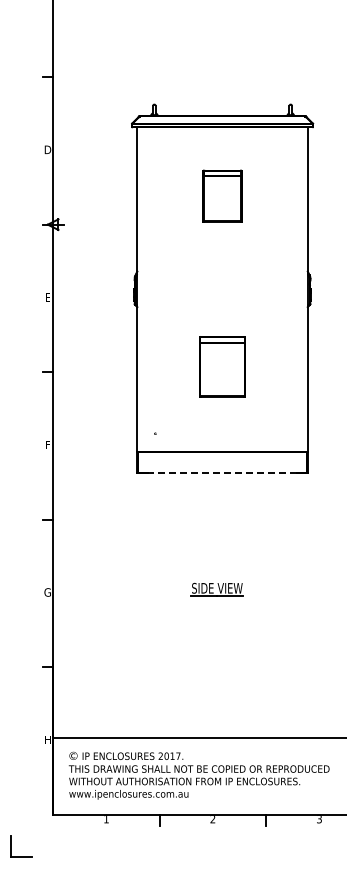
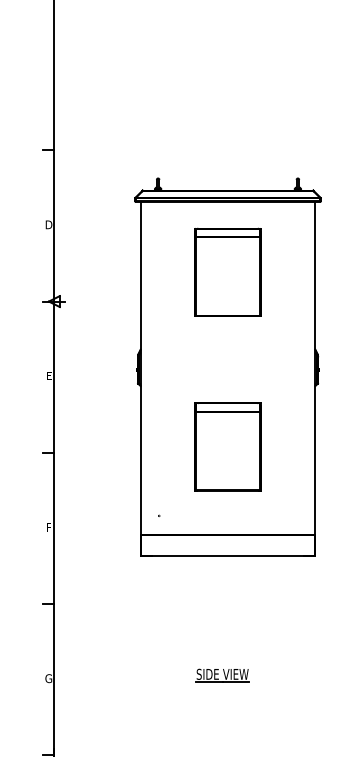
part: (222, 195) -> (227, 271), size x1.67
part: (222, 366) -> (227, 446), size x1.43
line: (222, 473) -> (227, 556), dashed -> solid

